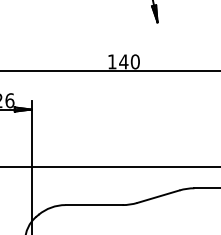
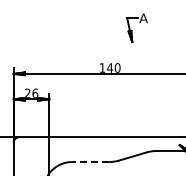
line: (93, 205) -> (90, 162), solid -> dashed

